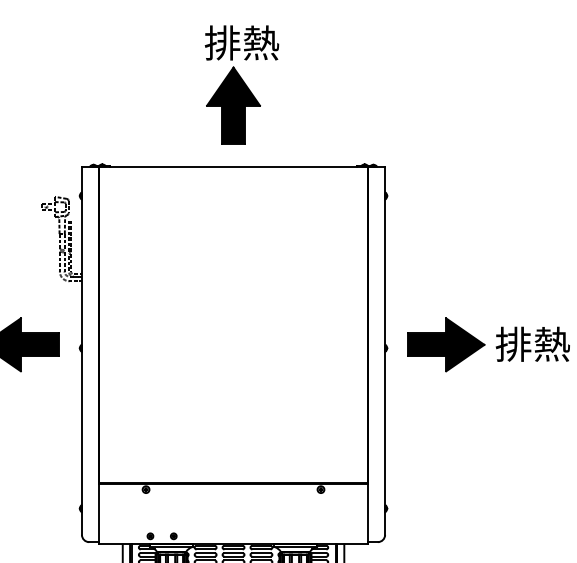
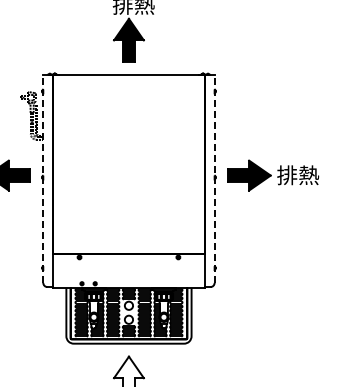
line: (82, 350) -> (43, 178), solid -> dashed
line: (384, 350) -> (214, 178), solid -> dashed

